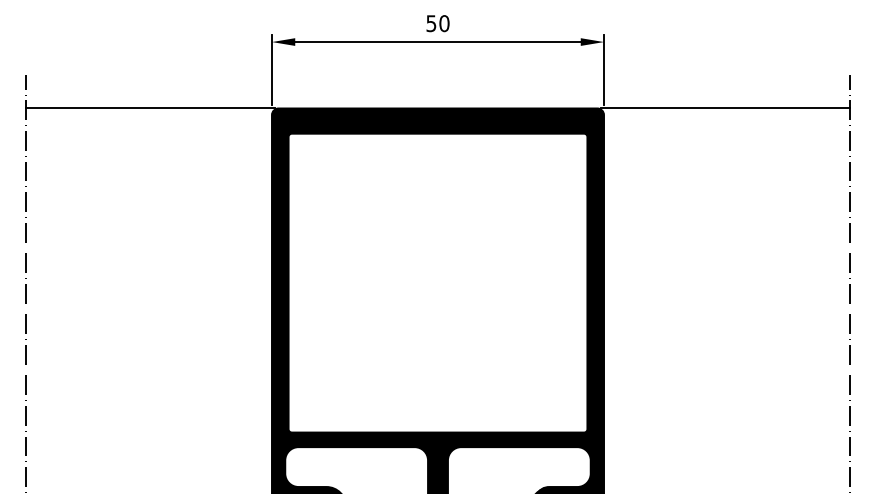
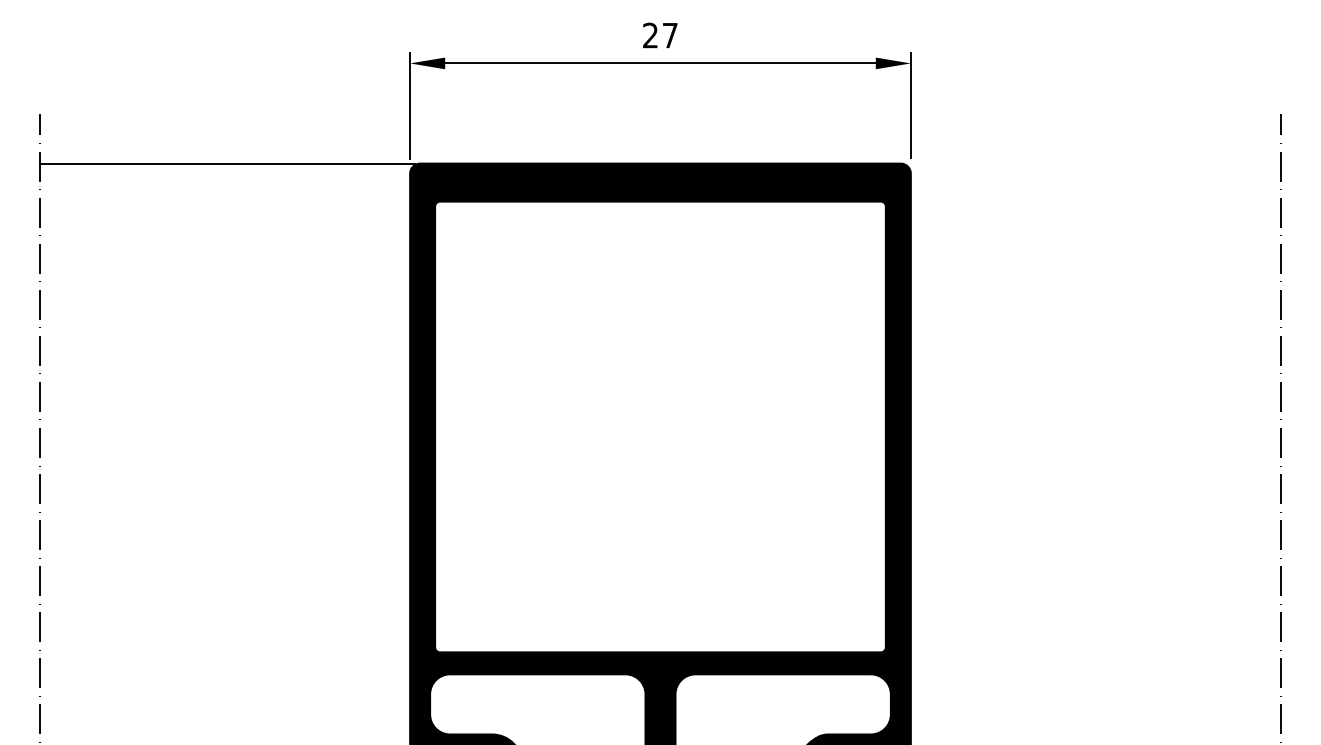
text: (437, 23) -> (659, 35), 50 -> 27
line: (724, 108) -> (1092, 163), removed

